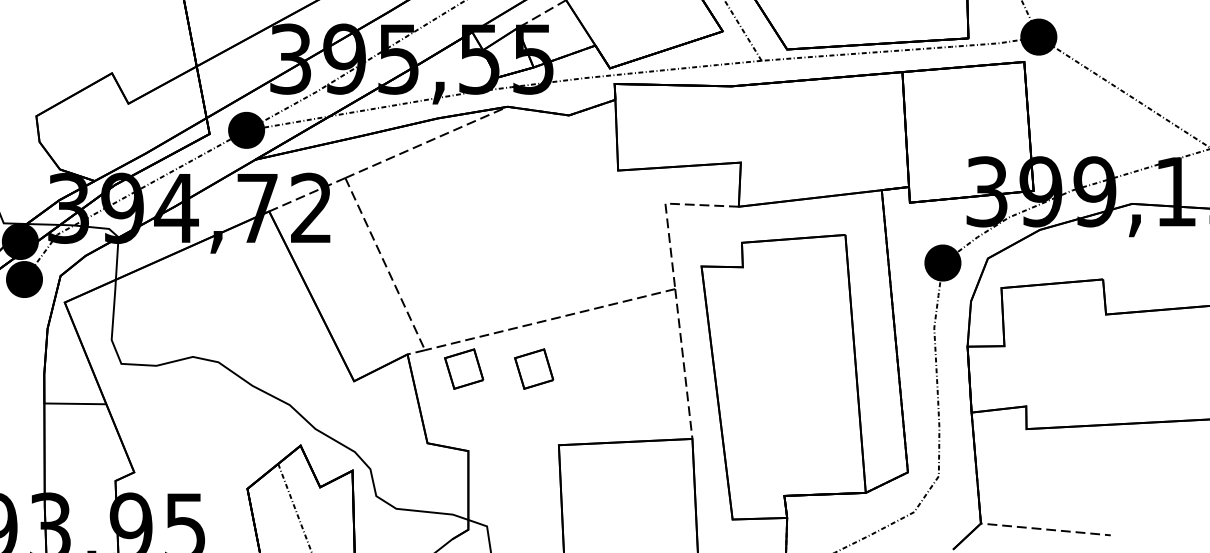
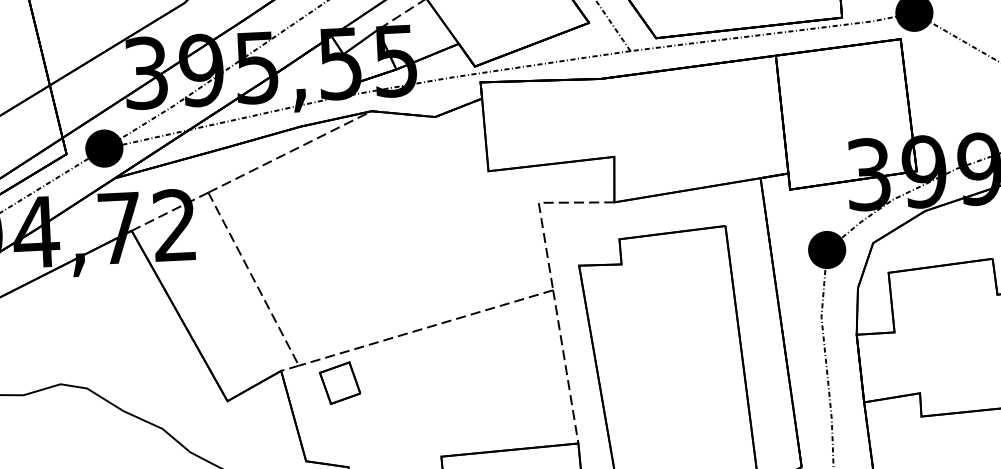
part: (534, 368) -> (412, 379), removed

